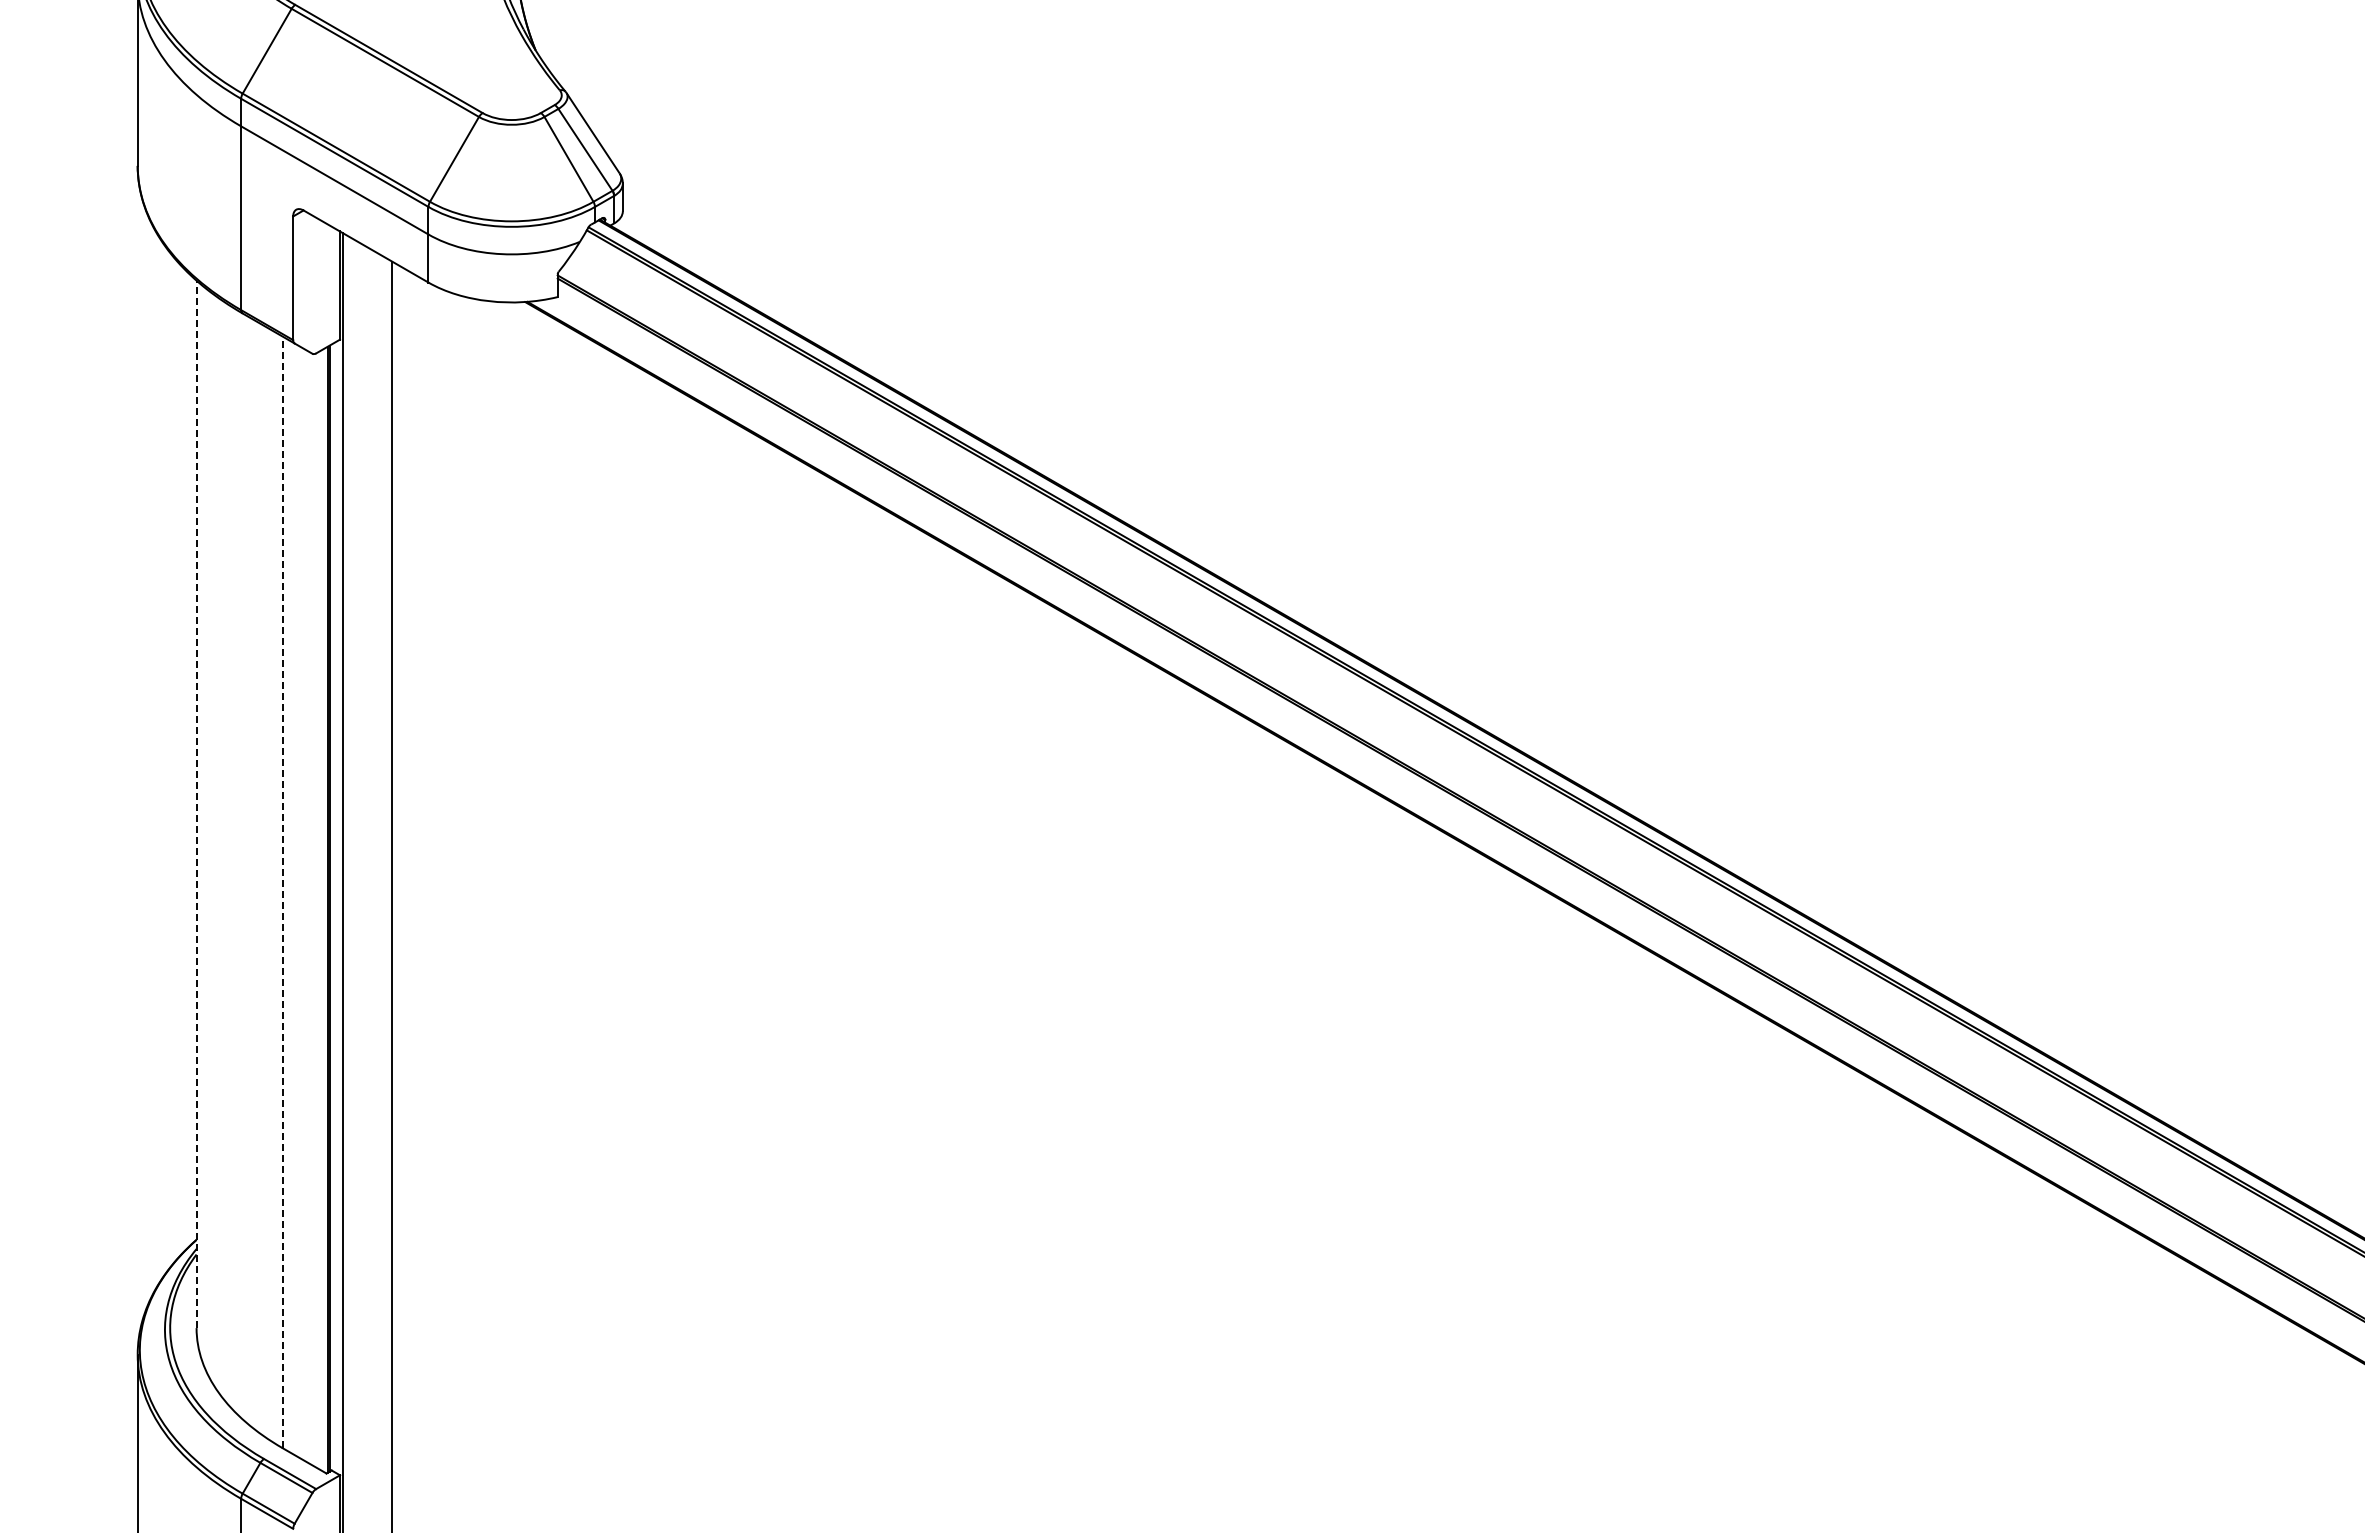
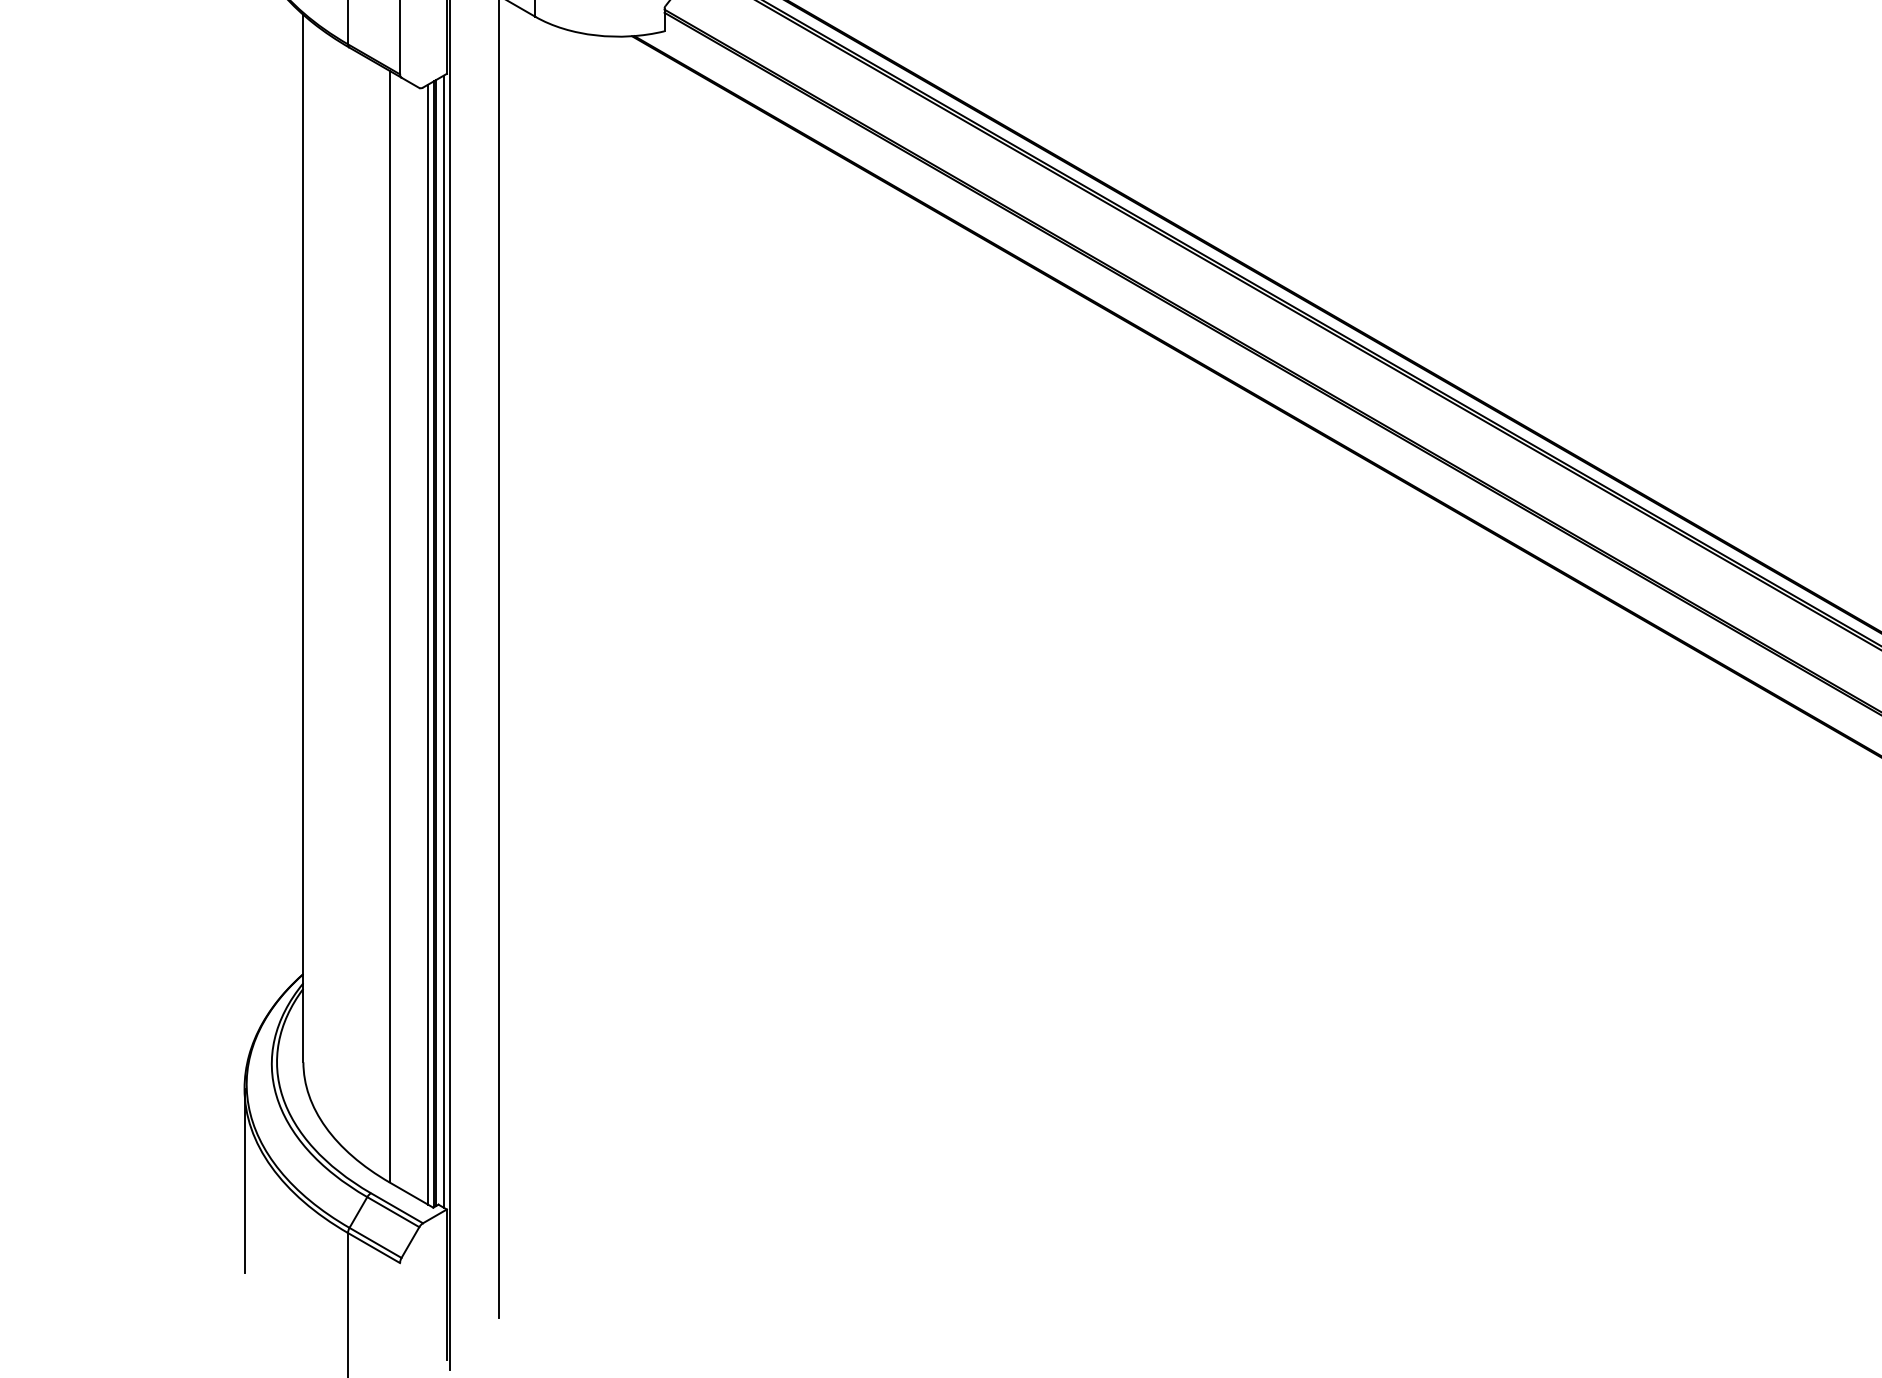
line: (196, 804) -> (303, 538), dashed -> solid
line: (282, 892) -> (389, 626), dashed -> solid
line: (336, 907) -> (443, 641), added
line: (321, 910) -> (428, 644), added

